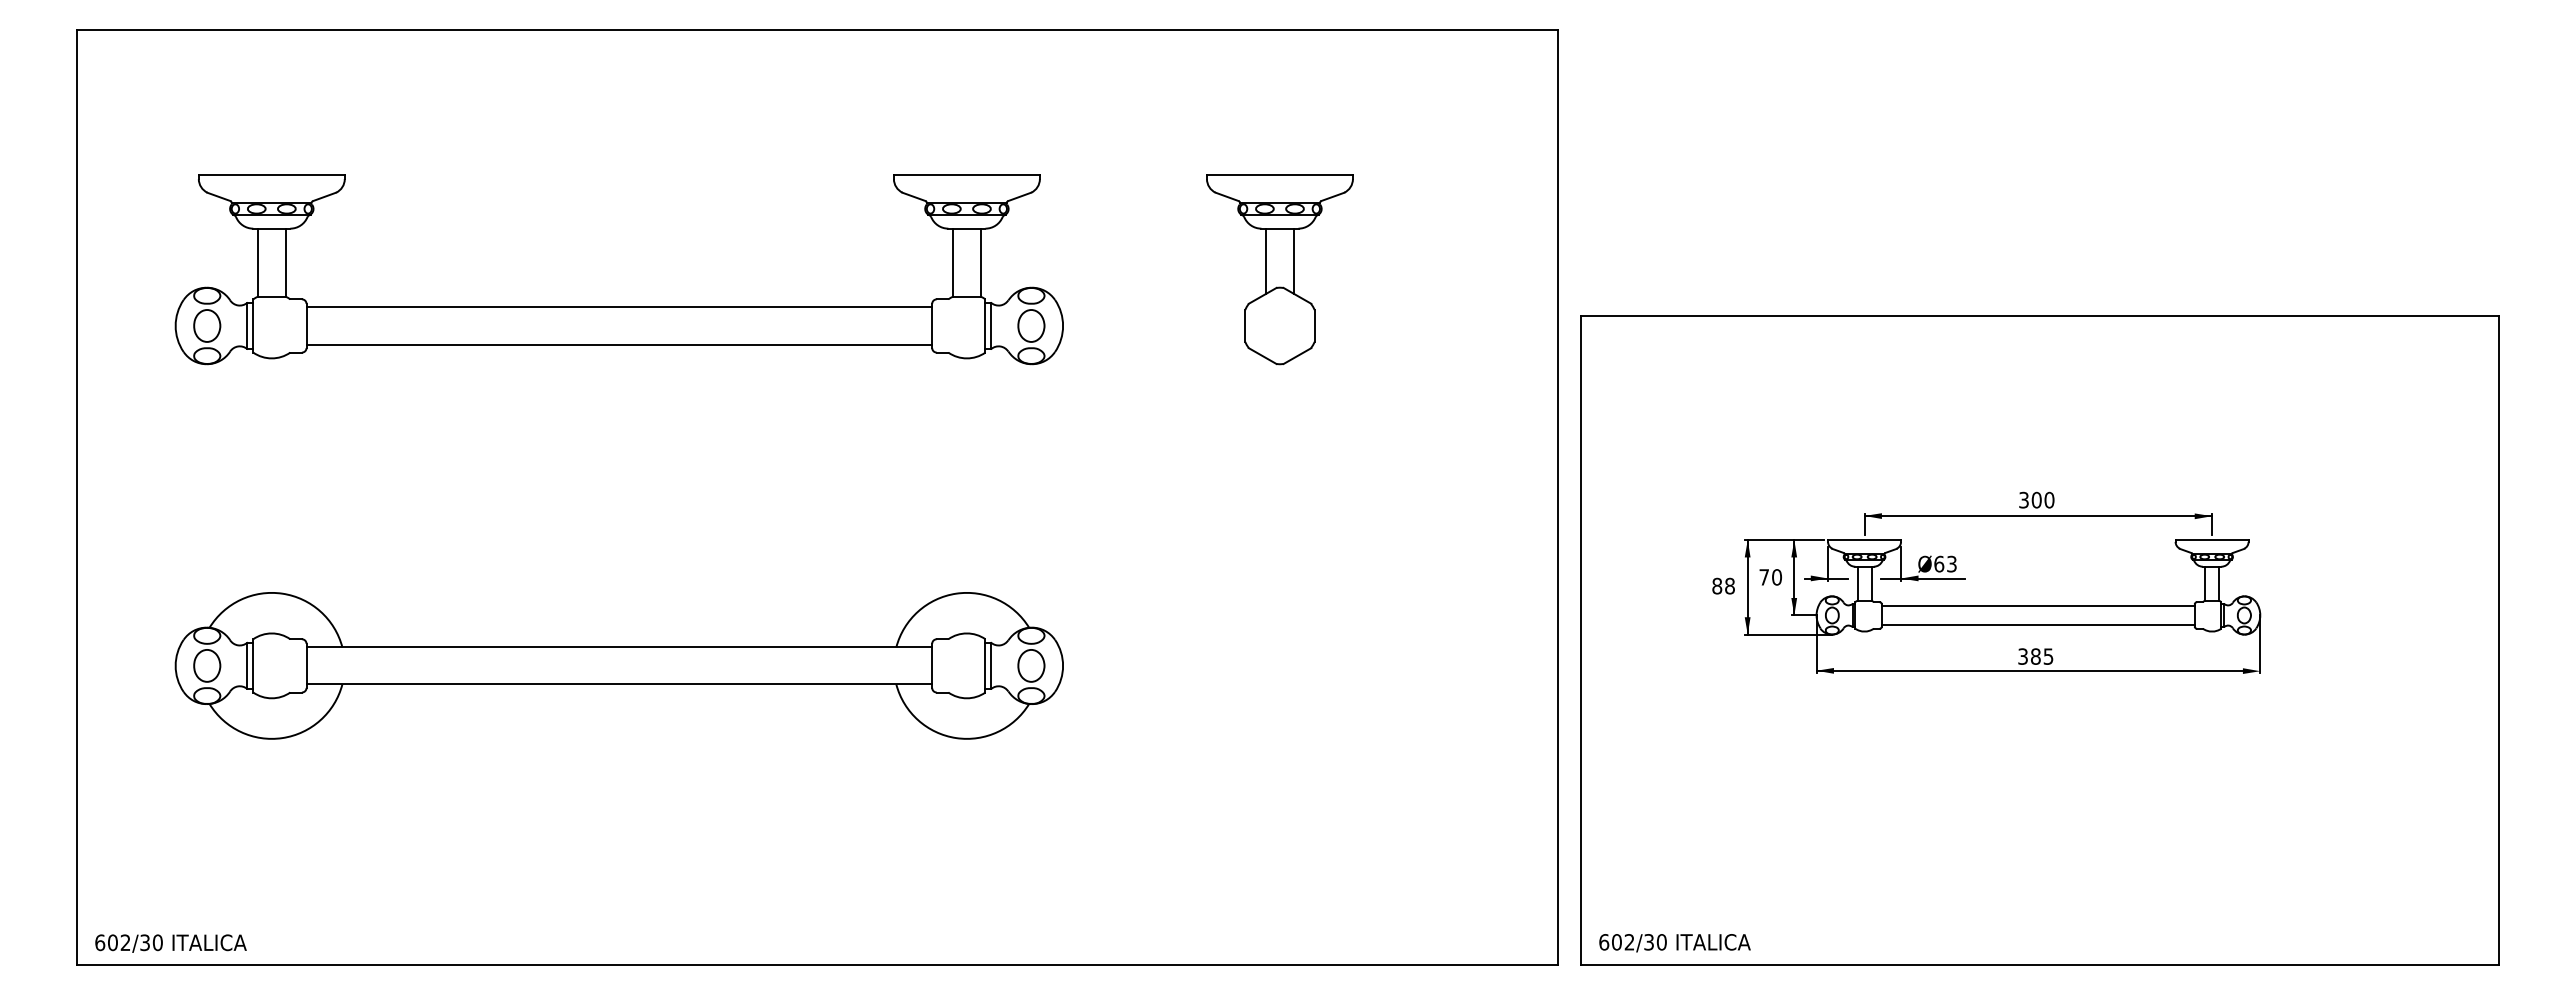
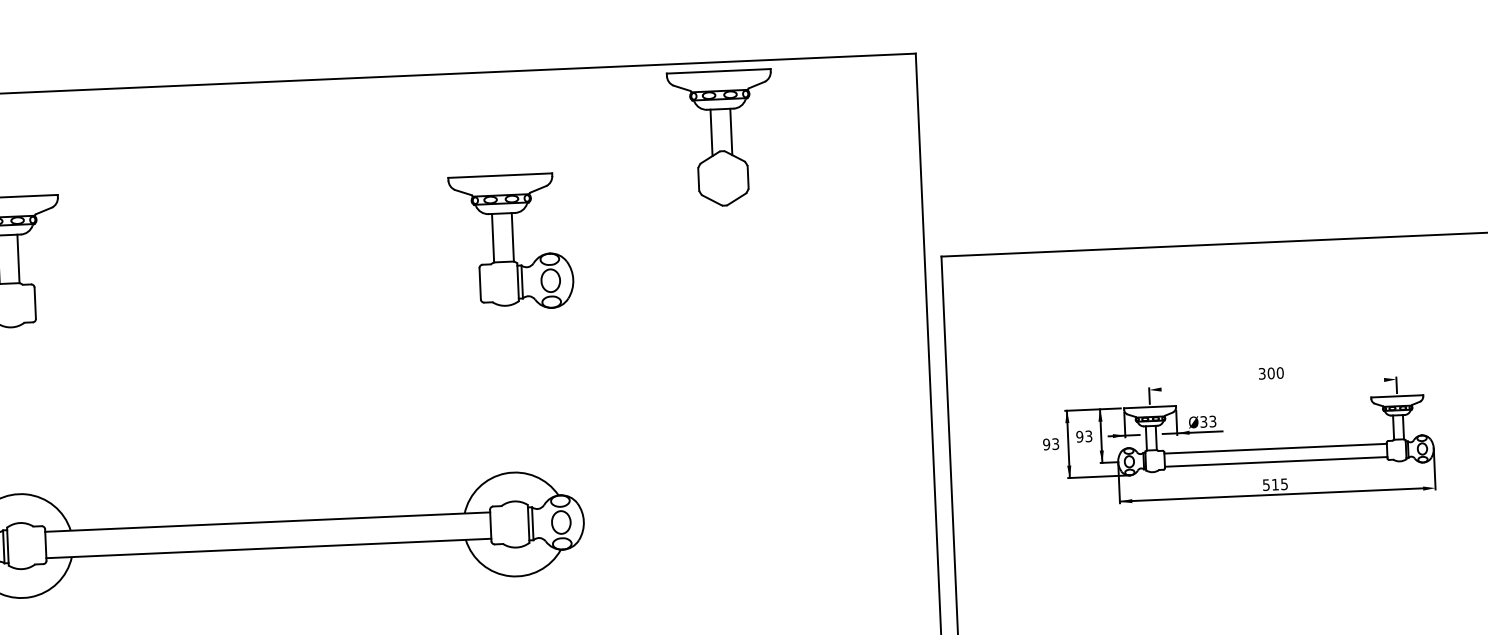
part: (1279, 269) -> (721, 138), moved
line: (619, 307) -> (257, 280), removed
line: (619, 344) -> (258, 306), removed
line: (2038, 516) -> (1272, 384), removed
text: (1939, 563) -> (1204, 421), Ø63 -> Ø33
text: (1770, 577) -> (1084, 436), 70 -> 93
text: (1723, 585) -> (1051, 443), 88 -> 93
text: (2029, 656) -> (1270, 484), 385 -> 515

